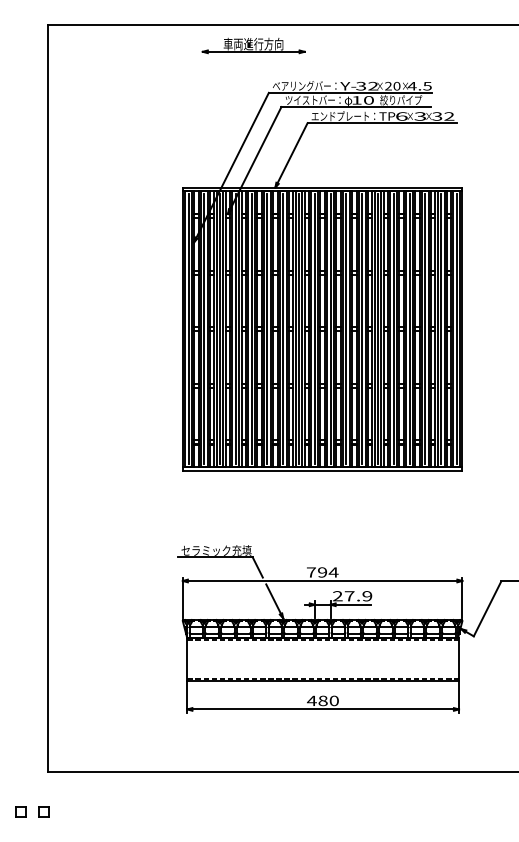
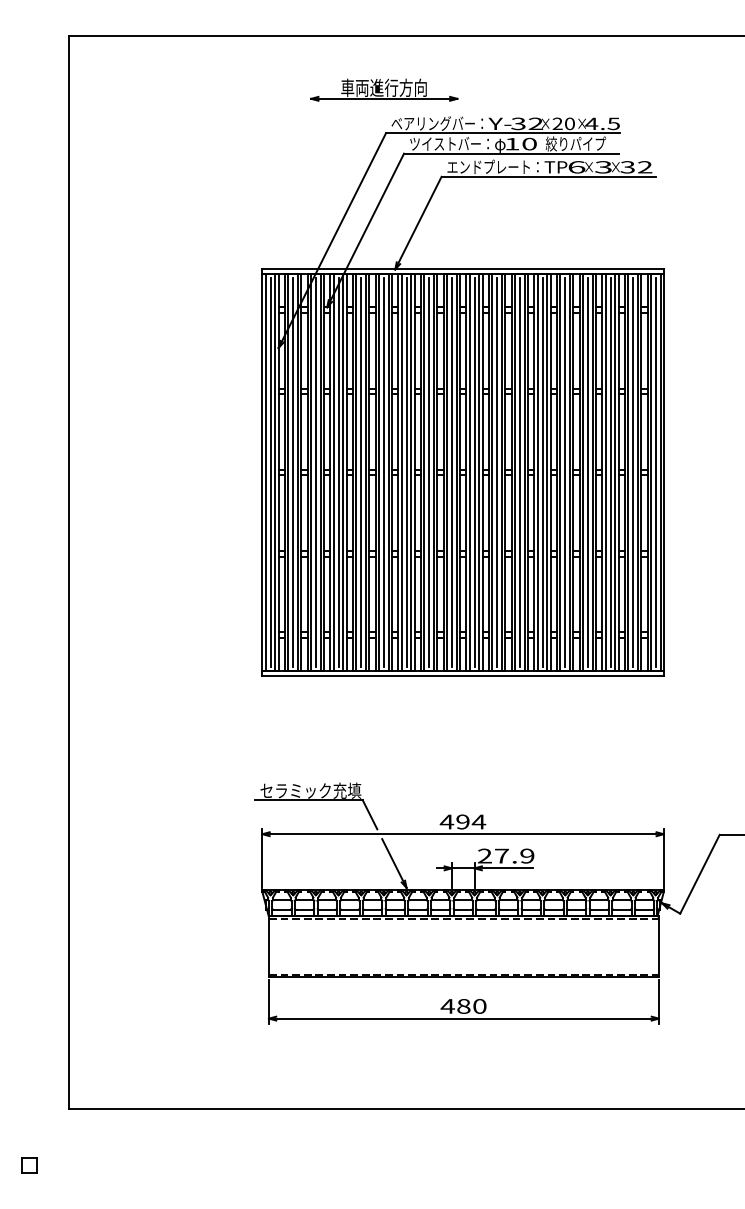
part: (253, 45) -> (383, 89), moved
text: (311, 572) -> (447, 822), 794 -> 494
part: (43, 811) -> (62, 1165), removed

